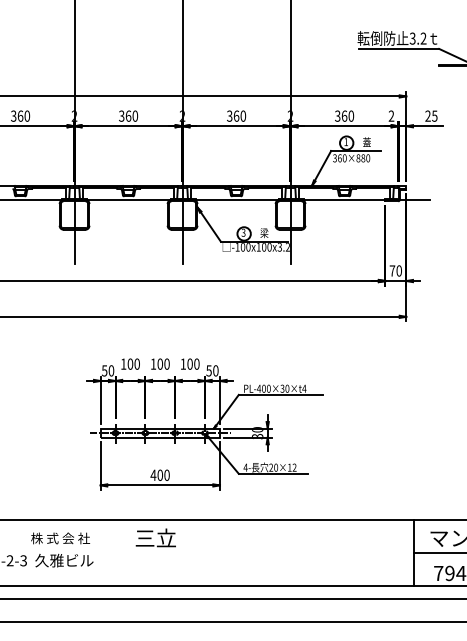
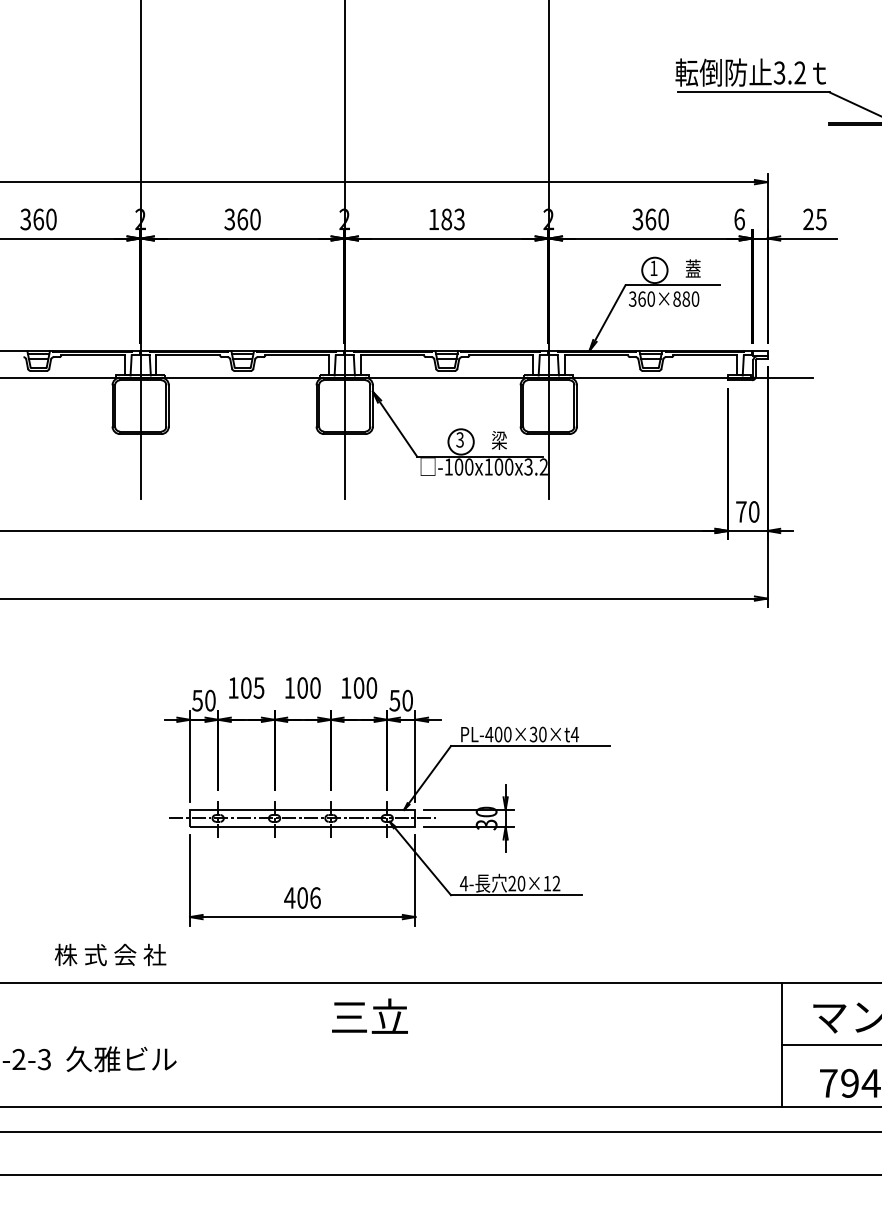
text: (236, 115) -> (446, 218), 360 -> 183
text: (391, 115) -> (739, 218), 2 -> 6
text: (136, 363) -> (257, 686), 100 -> 105
text: (166, 474) -> (314, 896), 400 -> 406
text: (155, 537) -> (369, 1015), moved
text: (60, 538) -> (110, 955), moved

